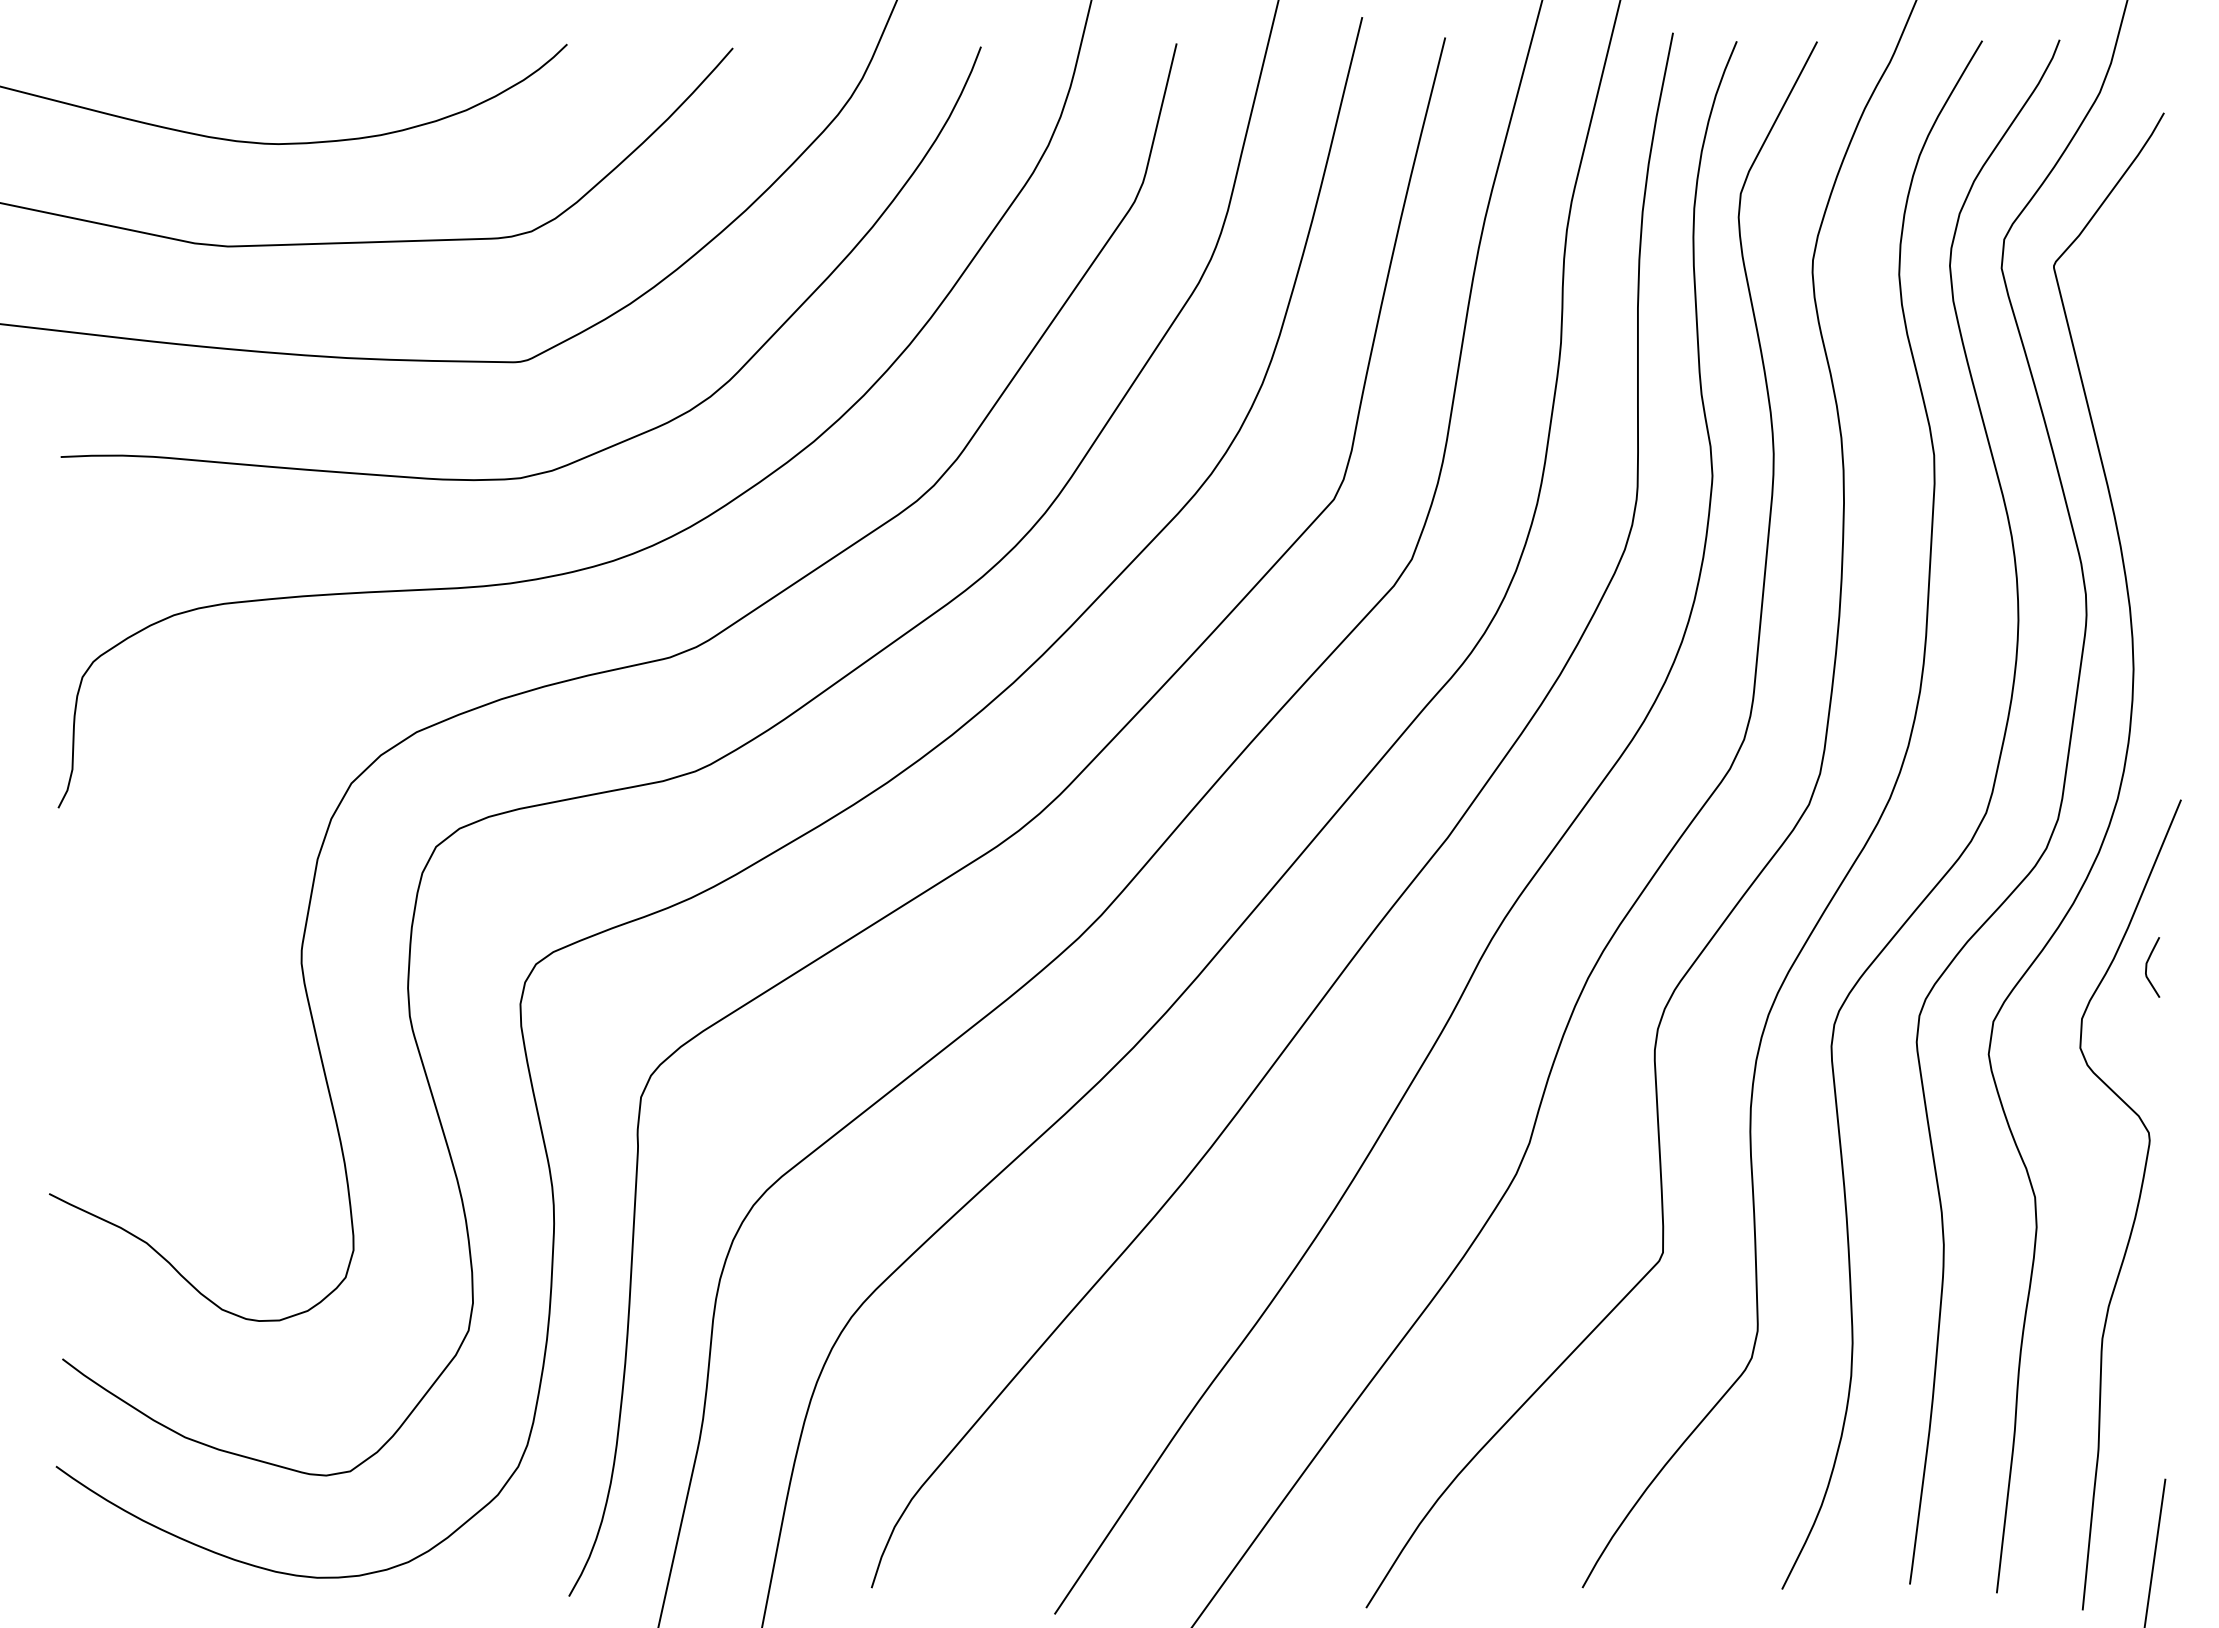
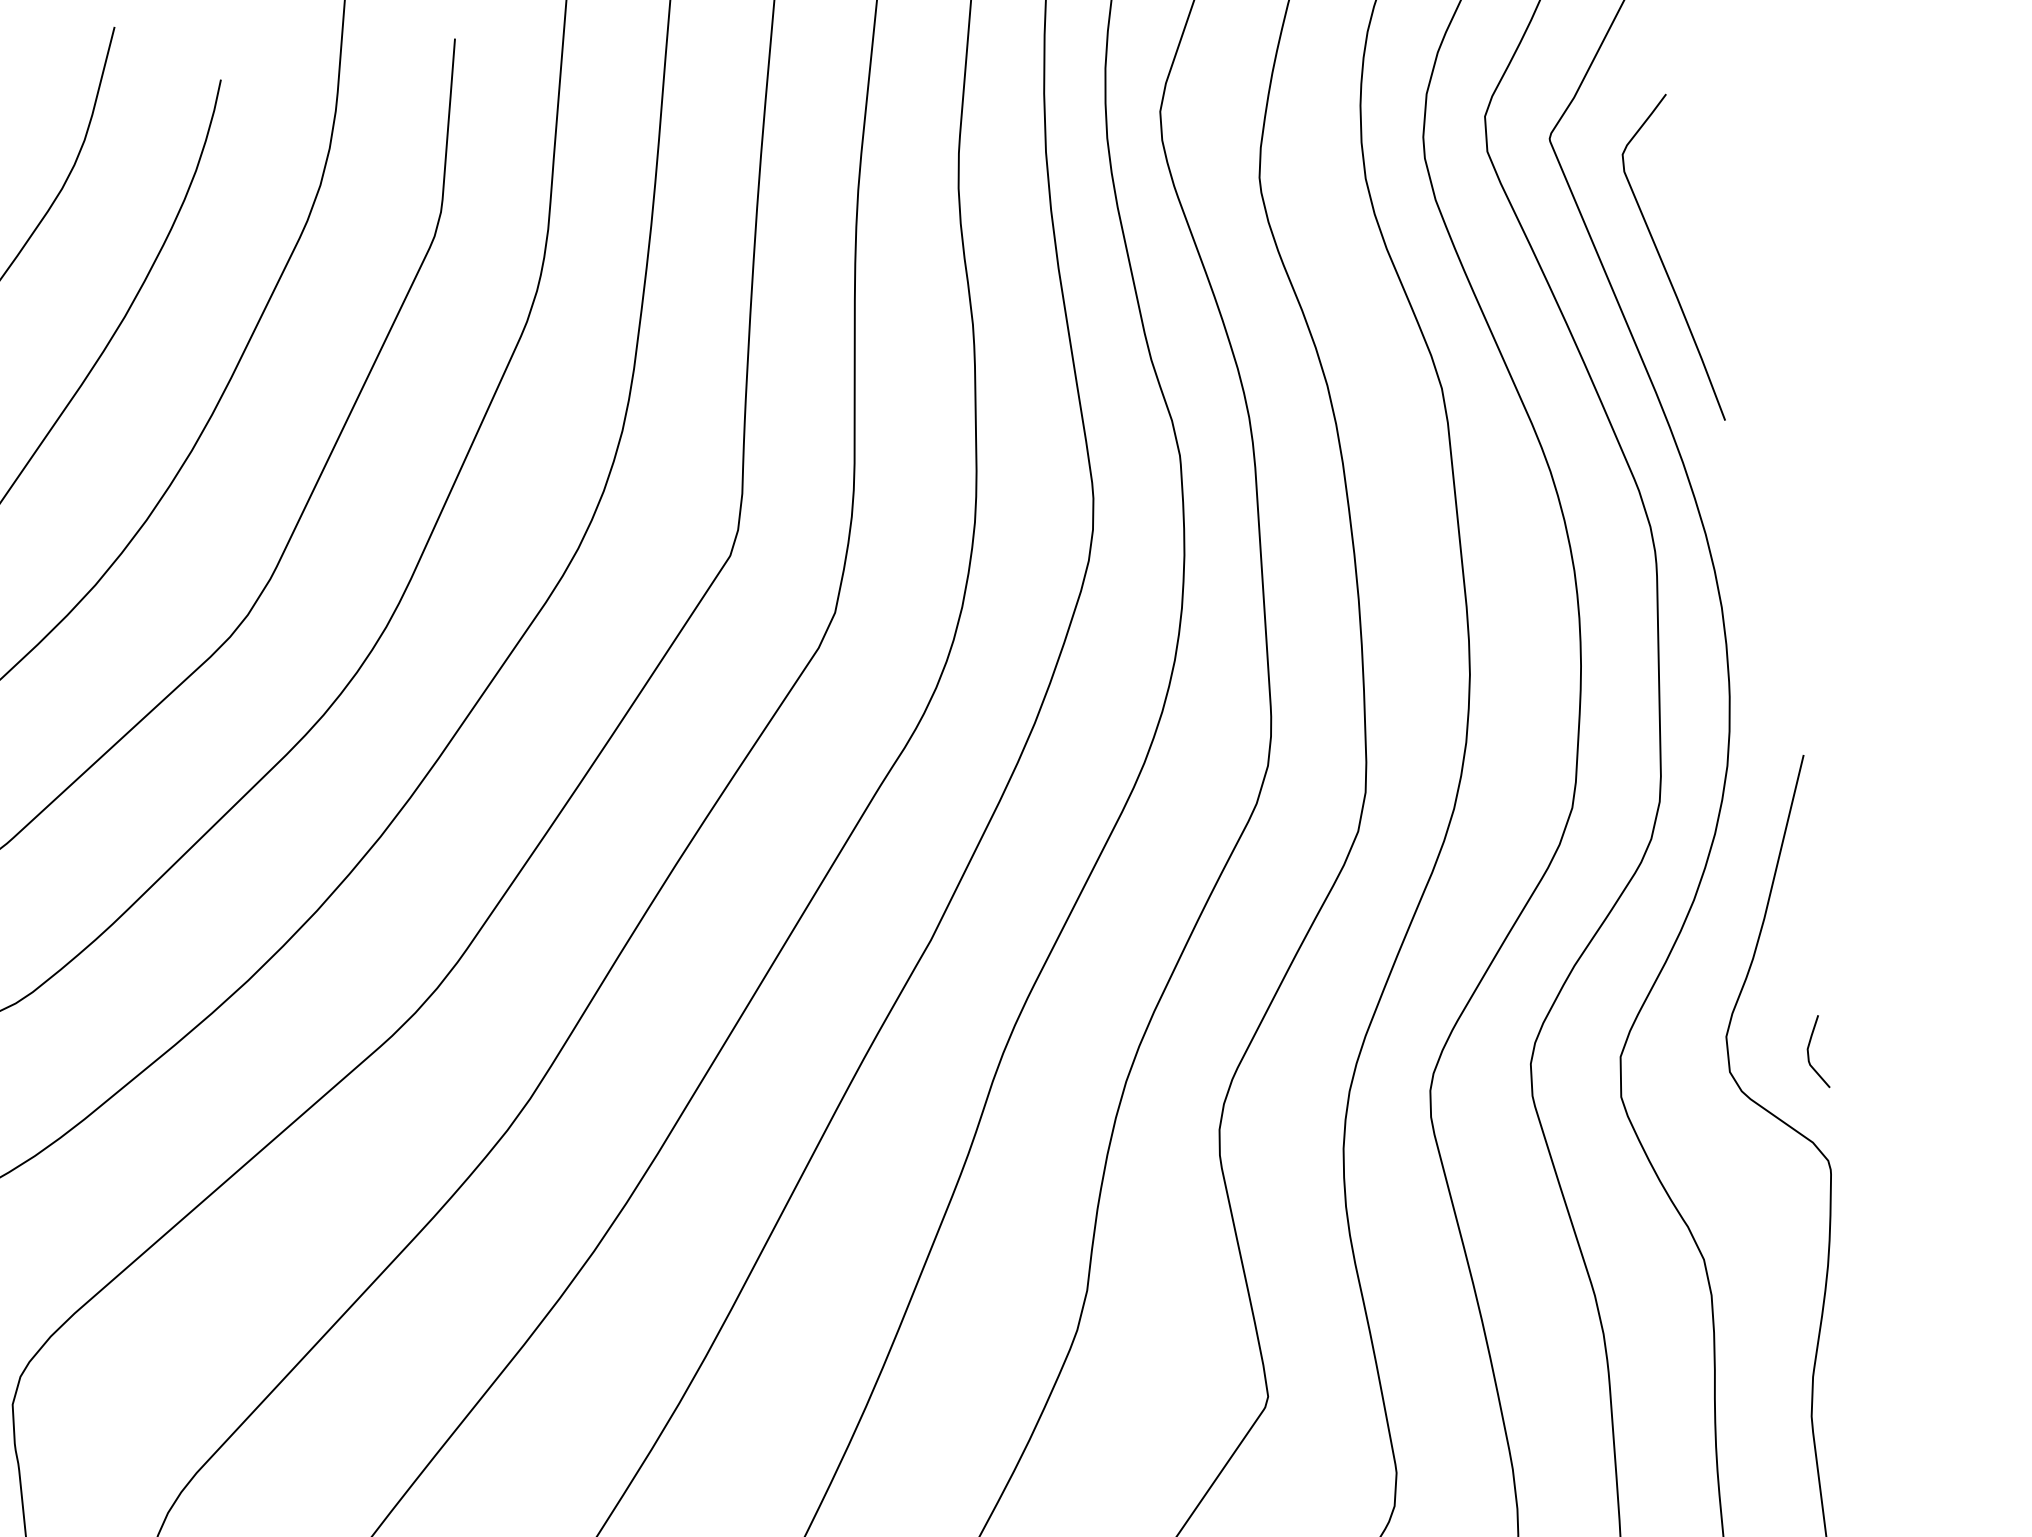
curve: (2130, 380) -> (1663, 261), added
curve: (2147, 967) -> (1809, 1053), moved

